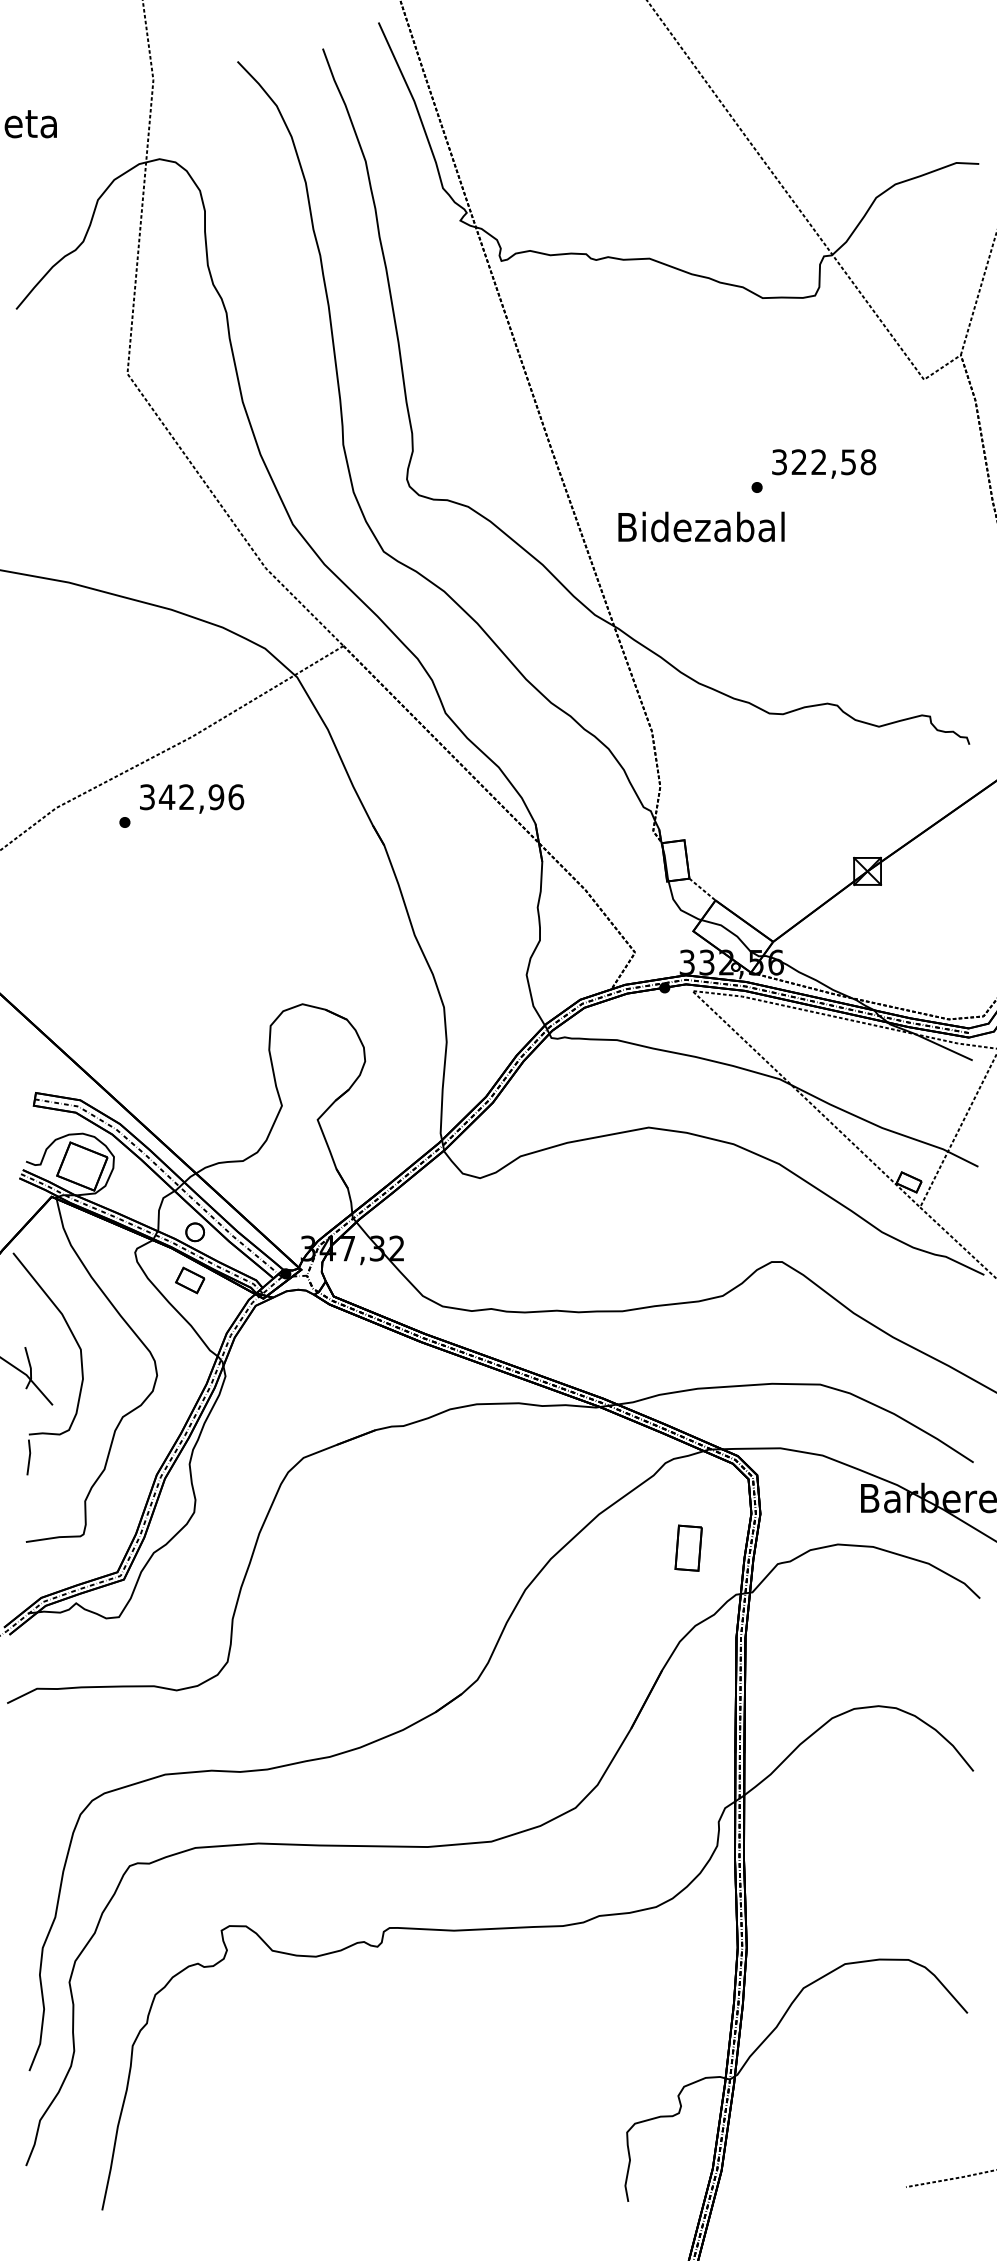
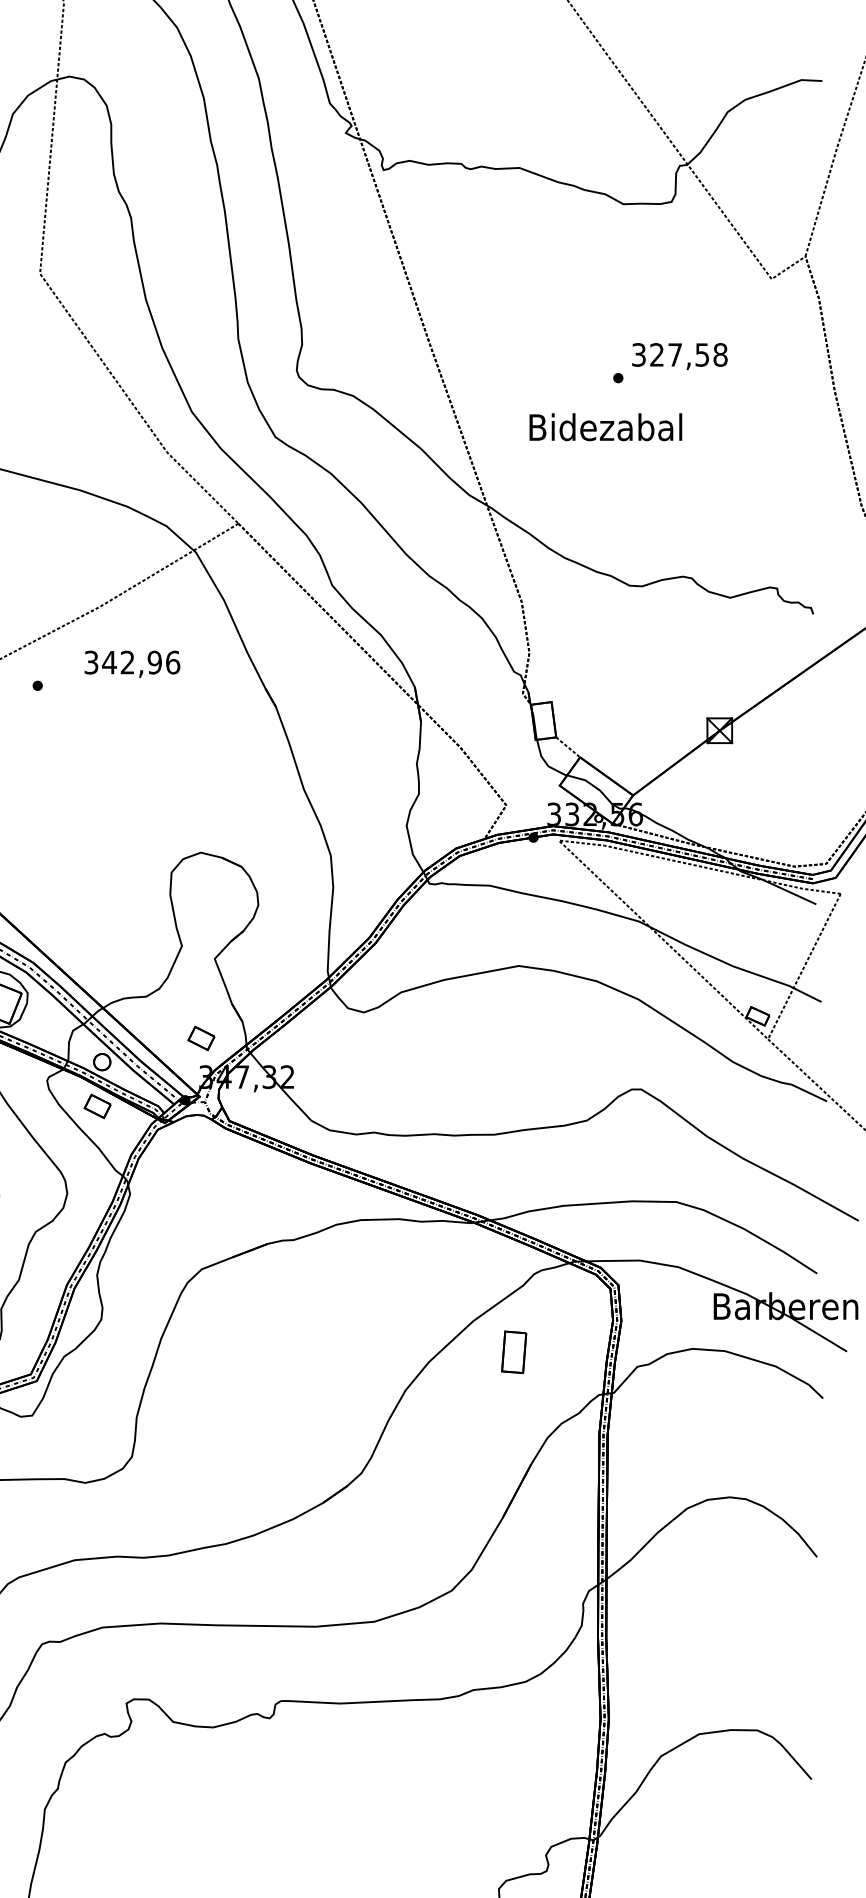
text: (818, 461) -> (674, 354), 322,58 -> 327,58
text: (701, 526) -> (605, 426), moved
text: (192, 798) -> (132, 663), moved
part: (303, 1206) -> (201, 1038), added
part: (688, 1547) -> (513, 1351), moved

